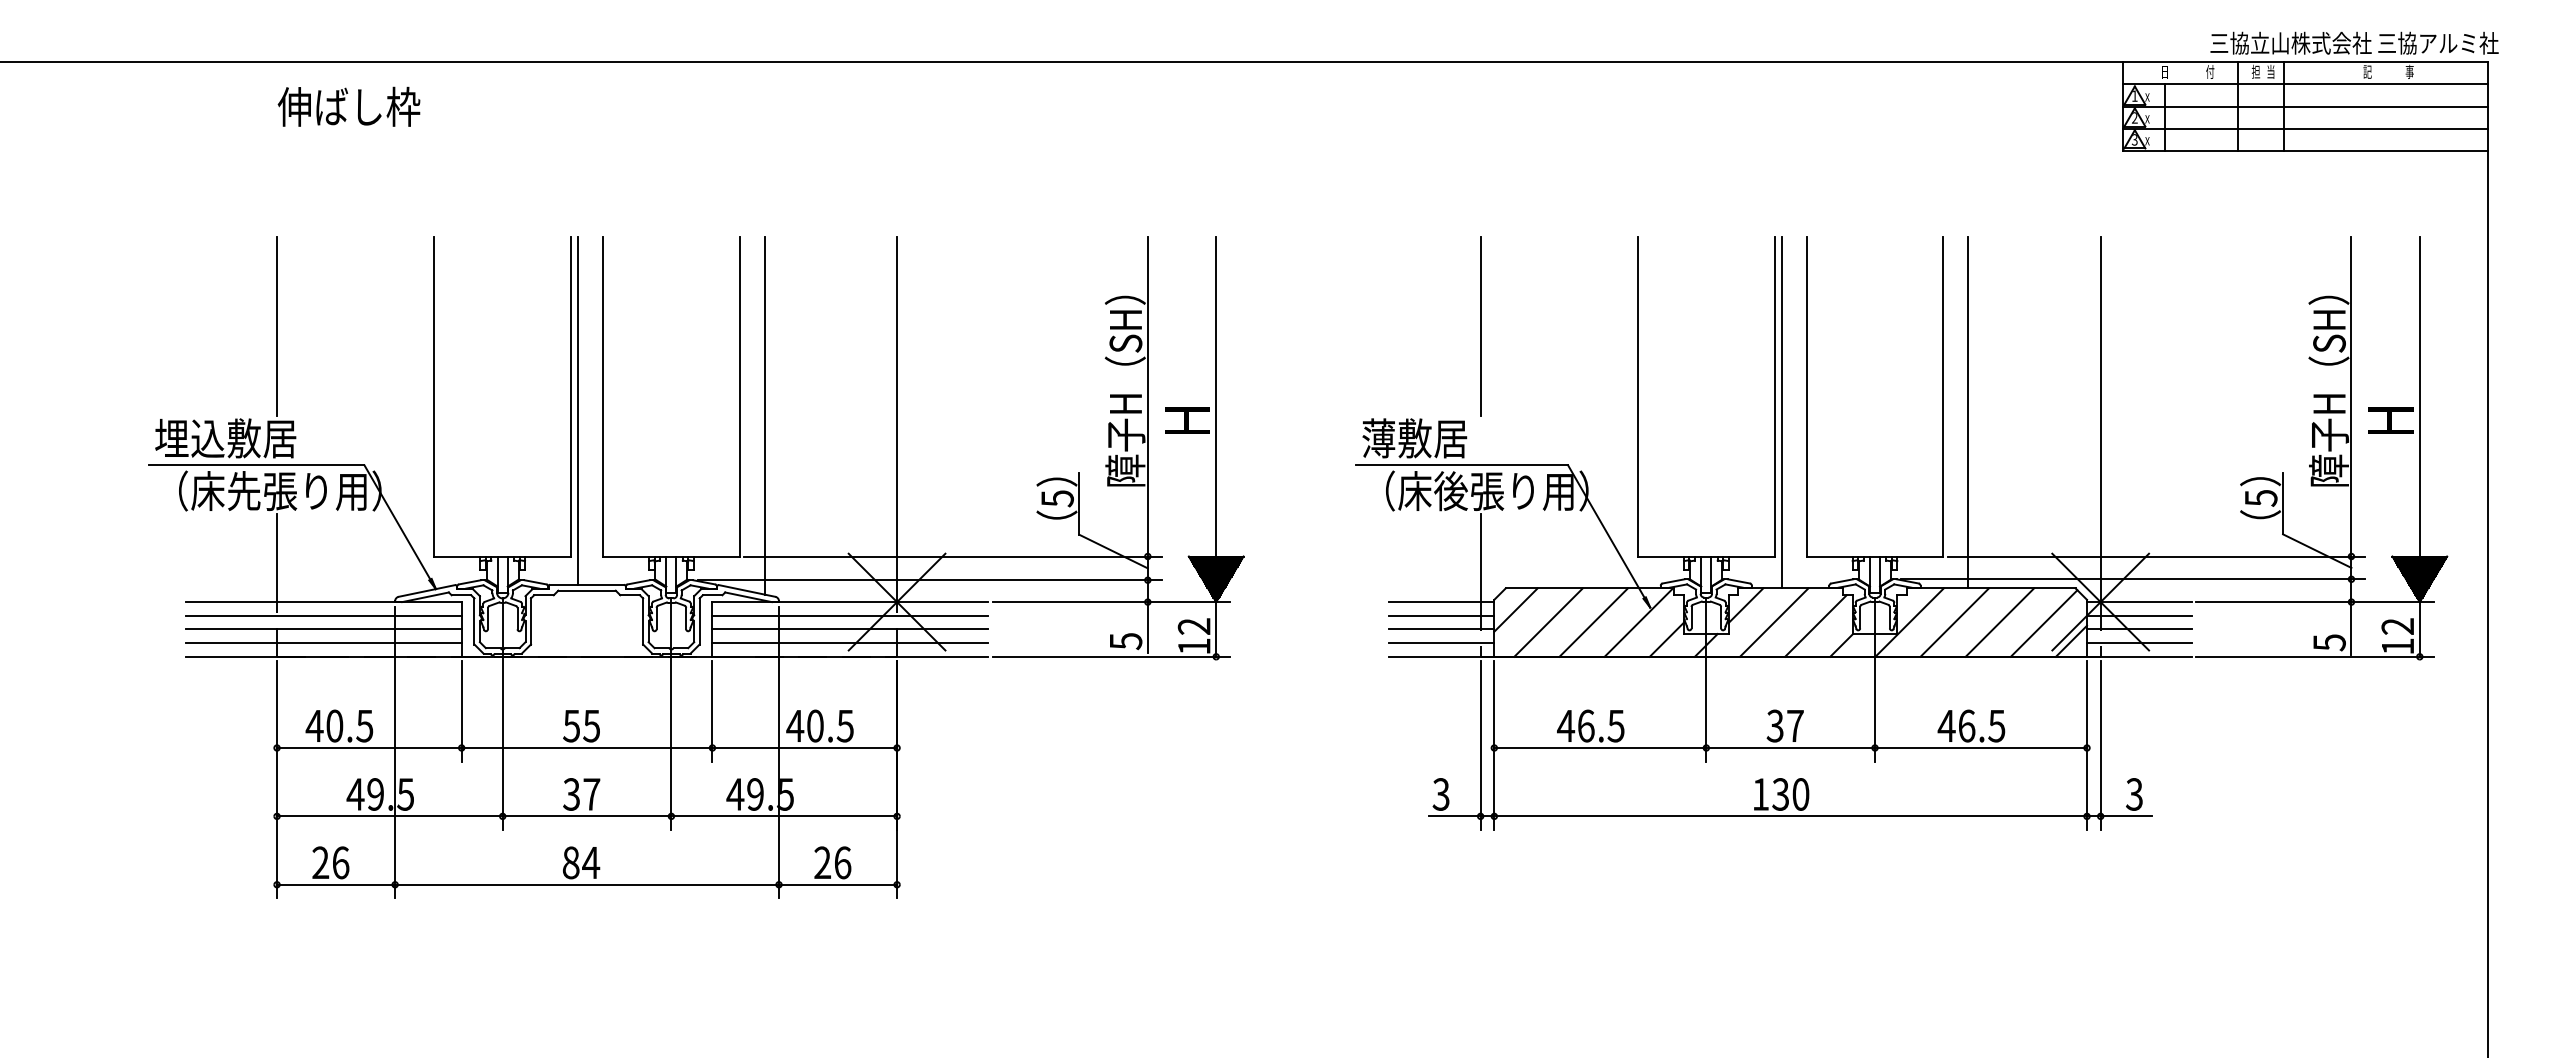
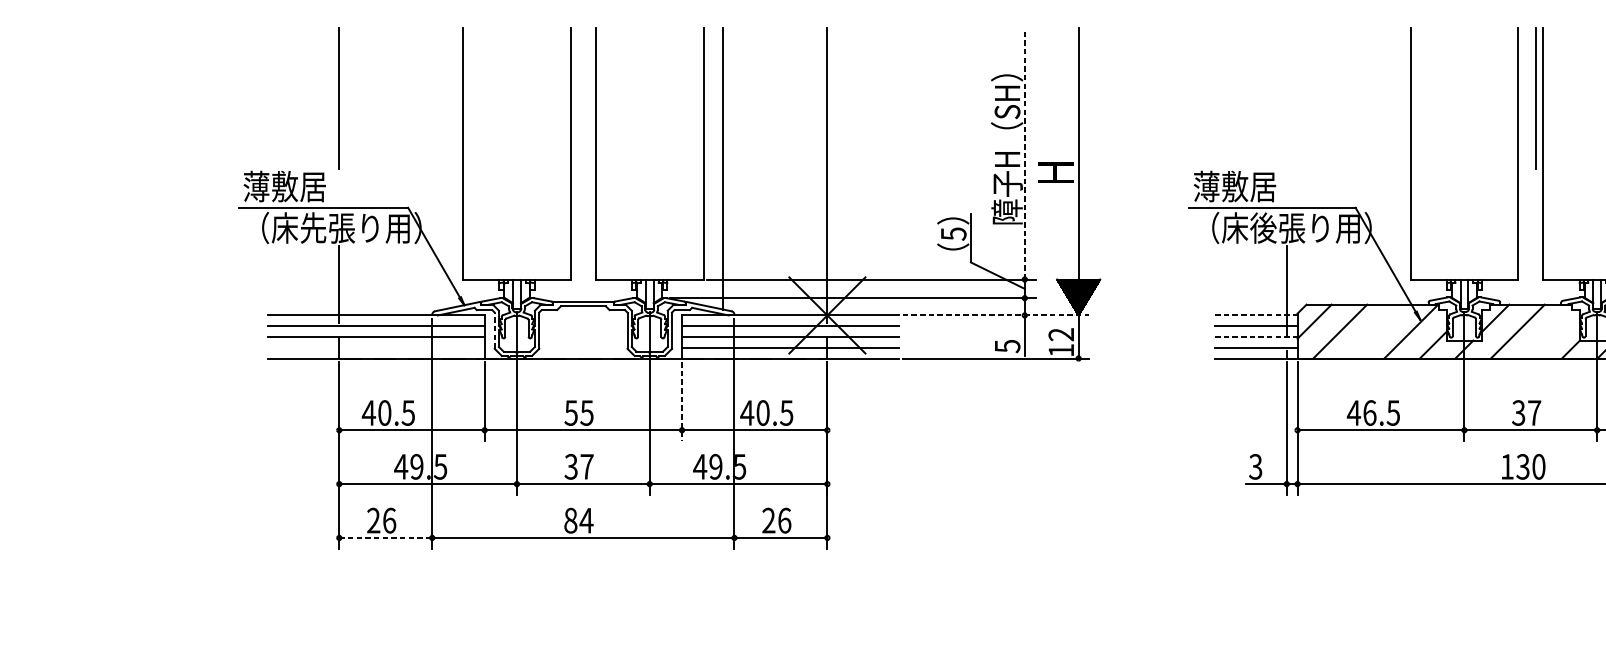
line: (1480, 326) -> (1535, 98), moved
line: (1147, 396) -> (1024, 153), solid -> dashed
line: (577, 410) -> (575, 164), removed
line: (1781, 412) -> (1523, 166), removed
text: (225, 438) -> (298, 186), 埋込敷居 -> 薄敷居
line: (1111, 602) -> (996, 315), solid -> dashed
line: (1442, 602) -> (1256, 315), solid -> dashed
line: (474, 620) -> (494, 329), solid -> dashed
line: (1593, 622) -> (1375, 331), removed
line: (1815, 625) -> (1550, 333), removed
line: (1442, 629) -> (1256, 337), solid -> dashed
line: (323, 643) -> (375, 348), removed
line: (712, 712) -> (682, 402), solid -> dashed
line: (336, 884) -> (386, 537), solid -> dashed

